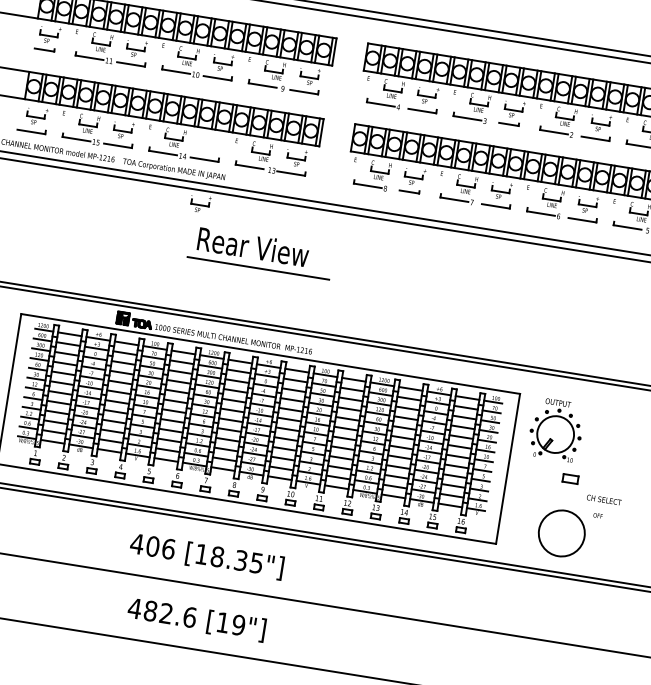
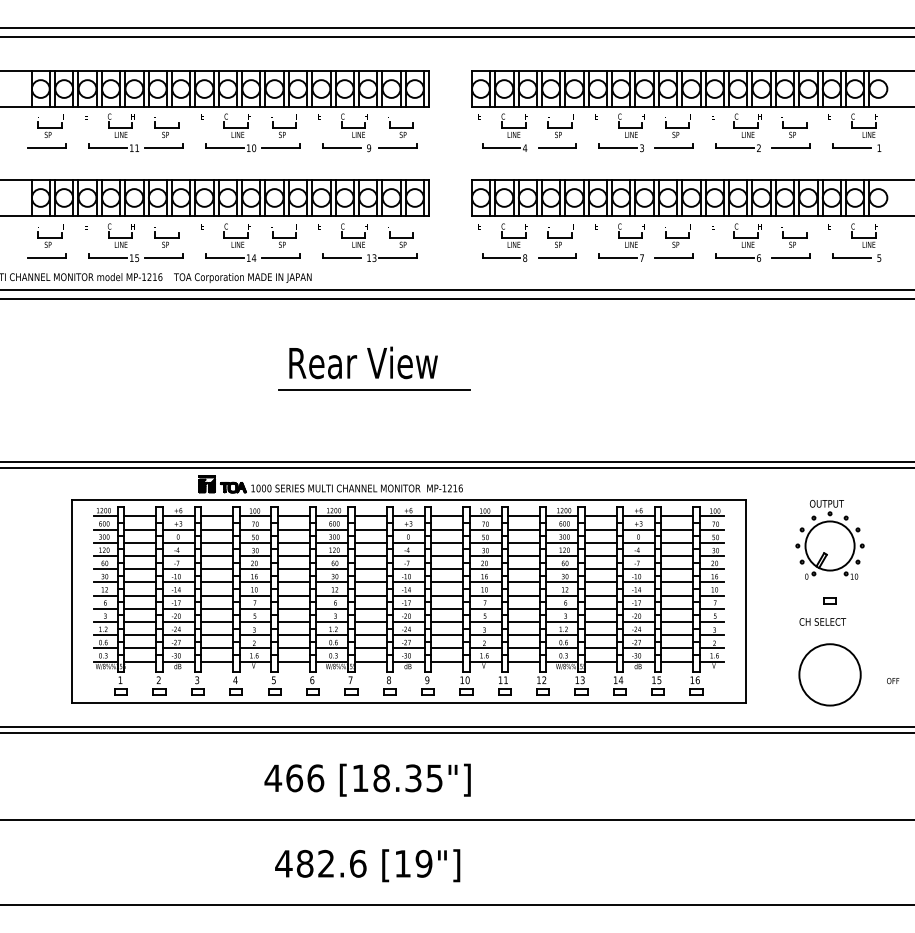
part: (44, 48) -> (46, 145), size x1.43
part: (508, 122) -> (673, 145), size x1.43
part: (409, 190) -> (557, 255), size x1.43
part: (199, 203) -> (283, 235), moved
part: (555, 429) -> (829, 539), moved
part: (570, 478) -> (829, 600), size x0.62
text: (604, 499) -> (822, 621), moved
text: (598, 516) -> (893, 681), moved
text: (152, 546) -> (294, 778), 406 -> 466

